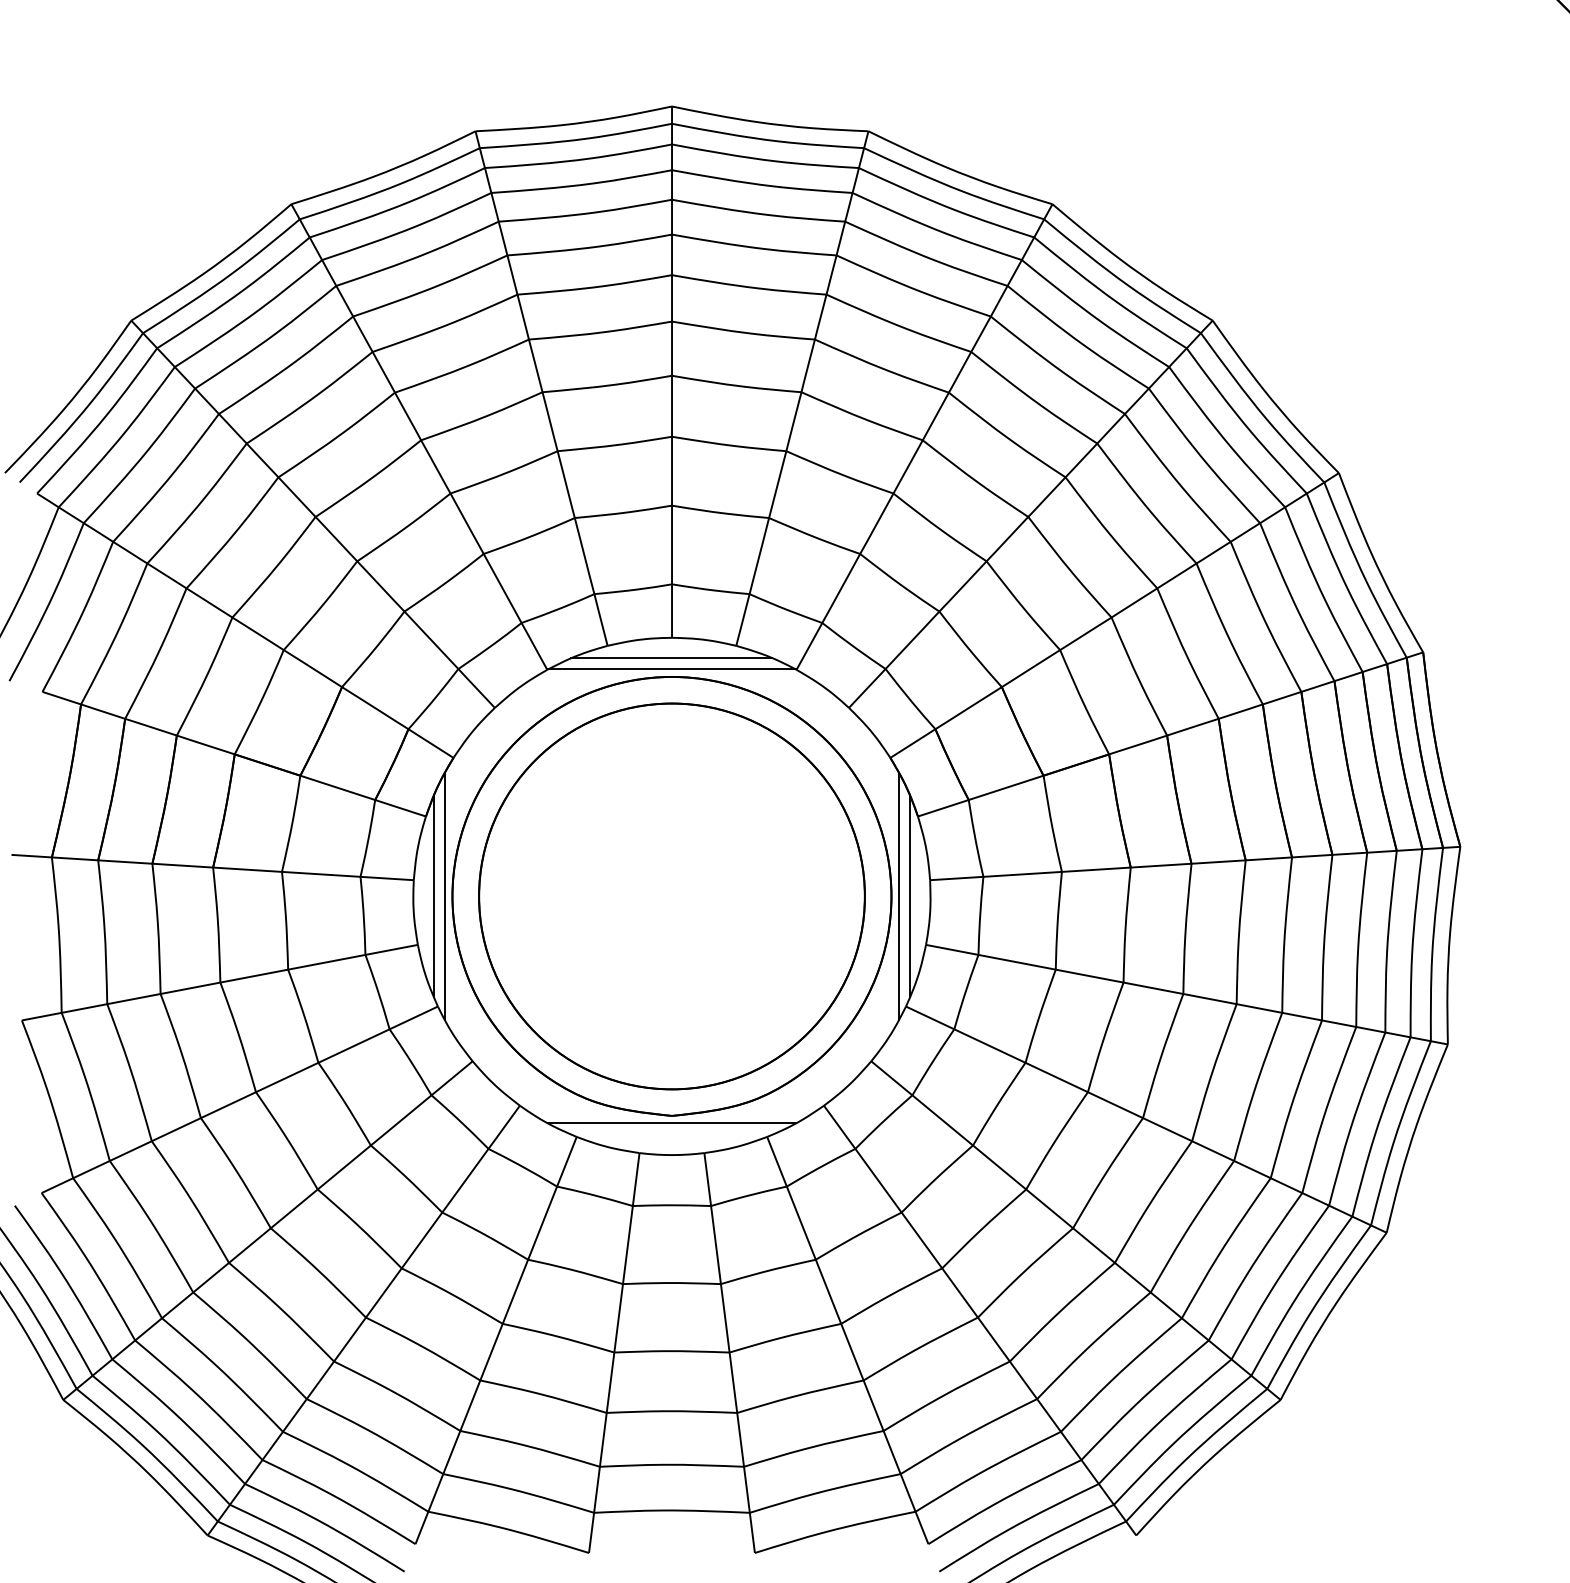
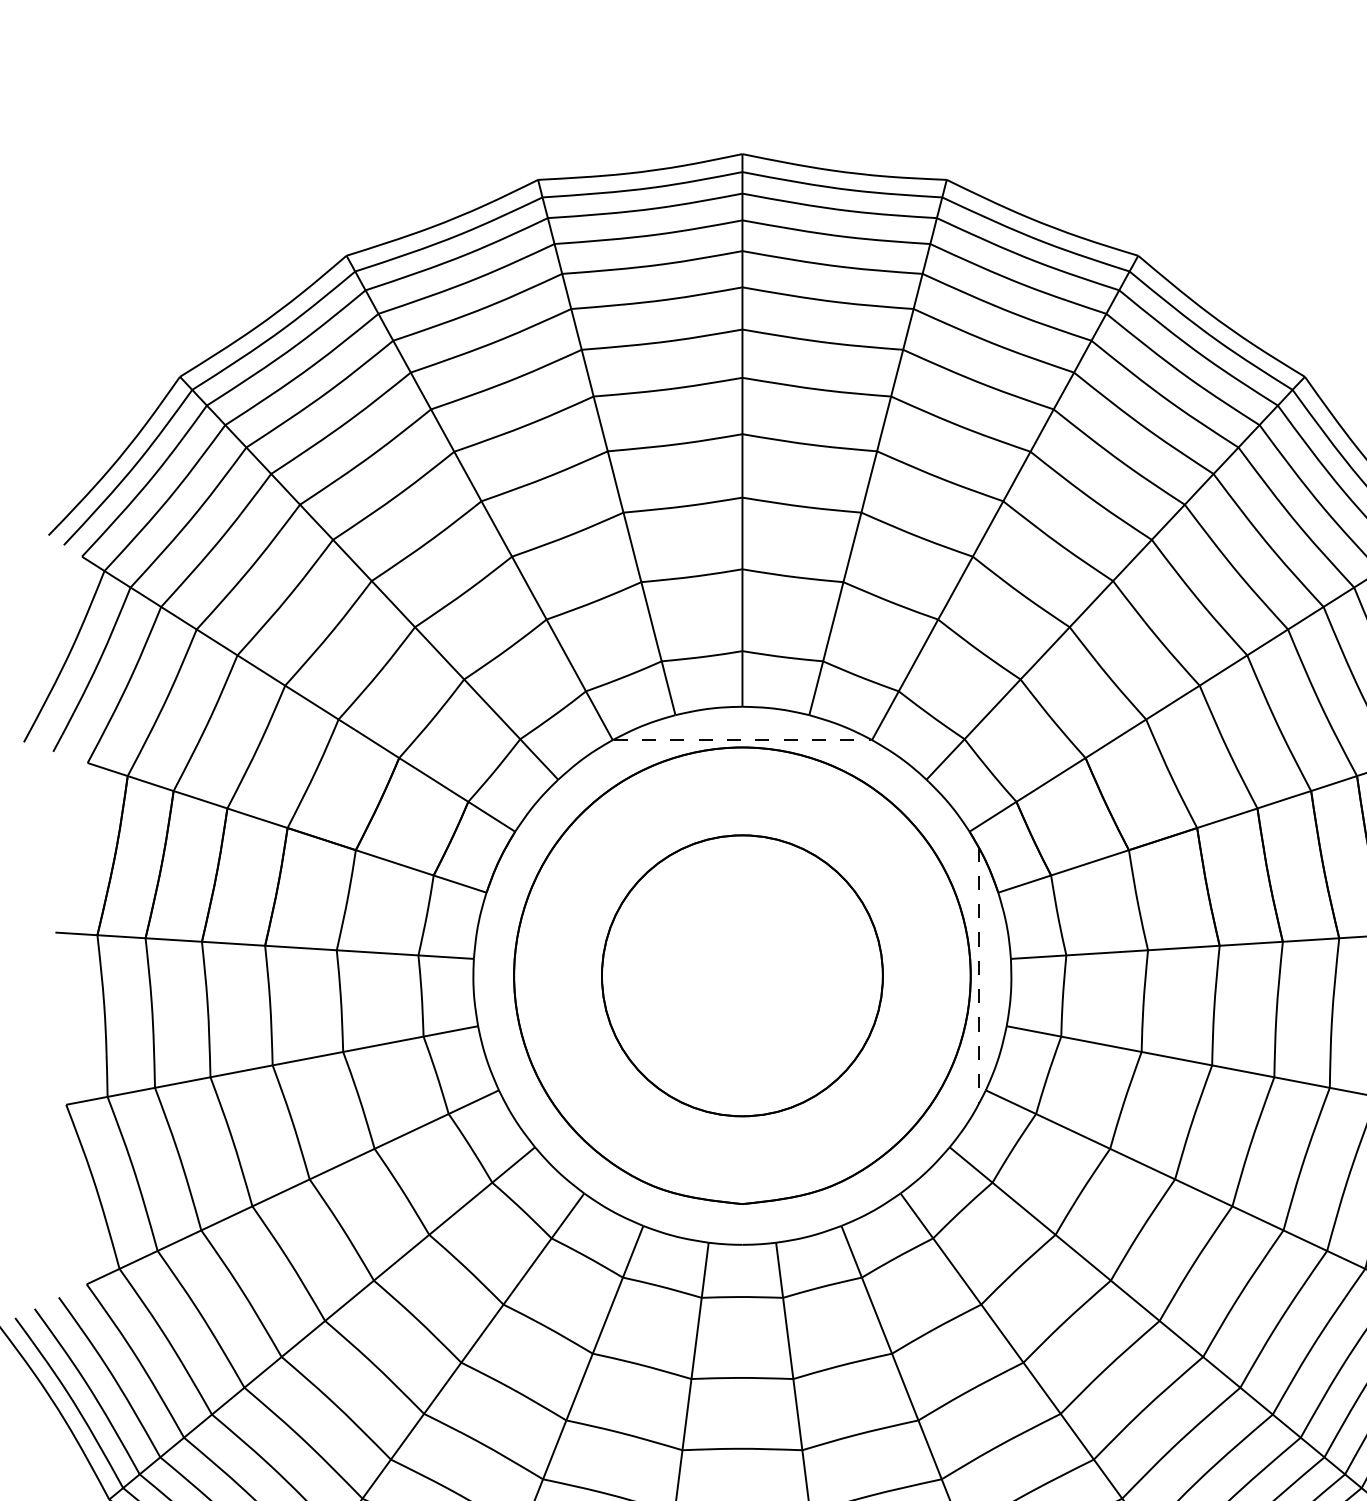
line: (671, 658) -> (741, 728), removed
line: (672, 669) -> (742, 739), solid -> dashed
line: (910, 895) -> (990, 974), removed
line: (433, 896) -> (494, 975), removed
line: (444, 896) -> (505, 975), removed
part: (671, 896) -> (741, 975), size x0.7
line: (898, 896) -> (978, 975), solid -> dashed
line: (671, 1123) -> (741, 1211), removed

